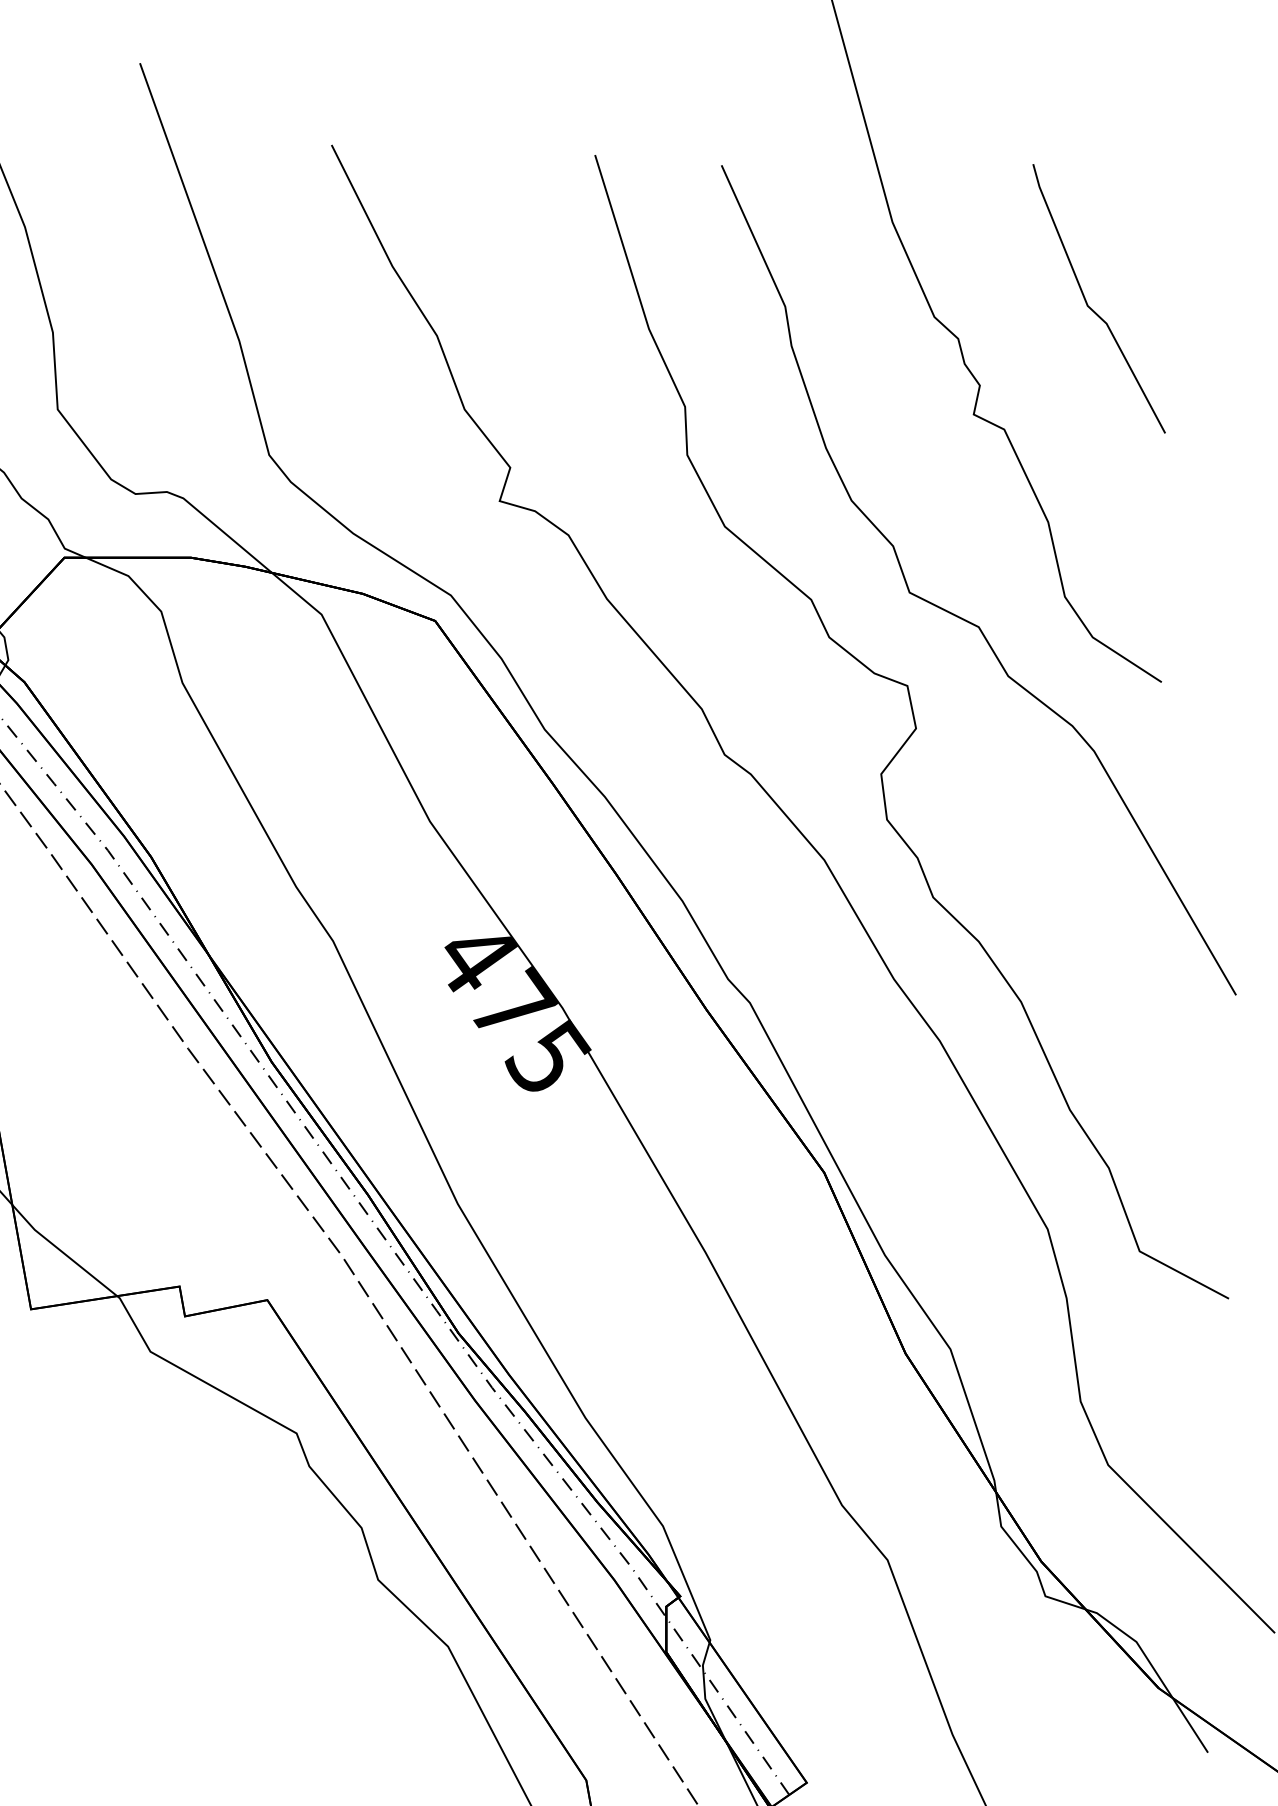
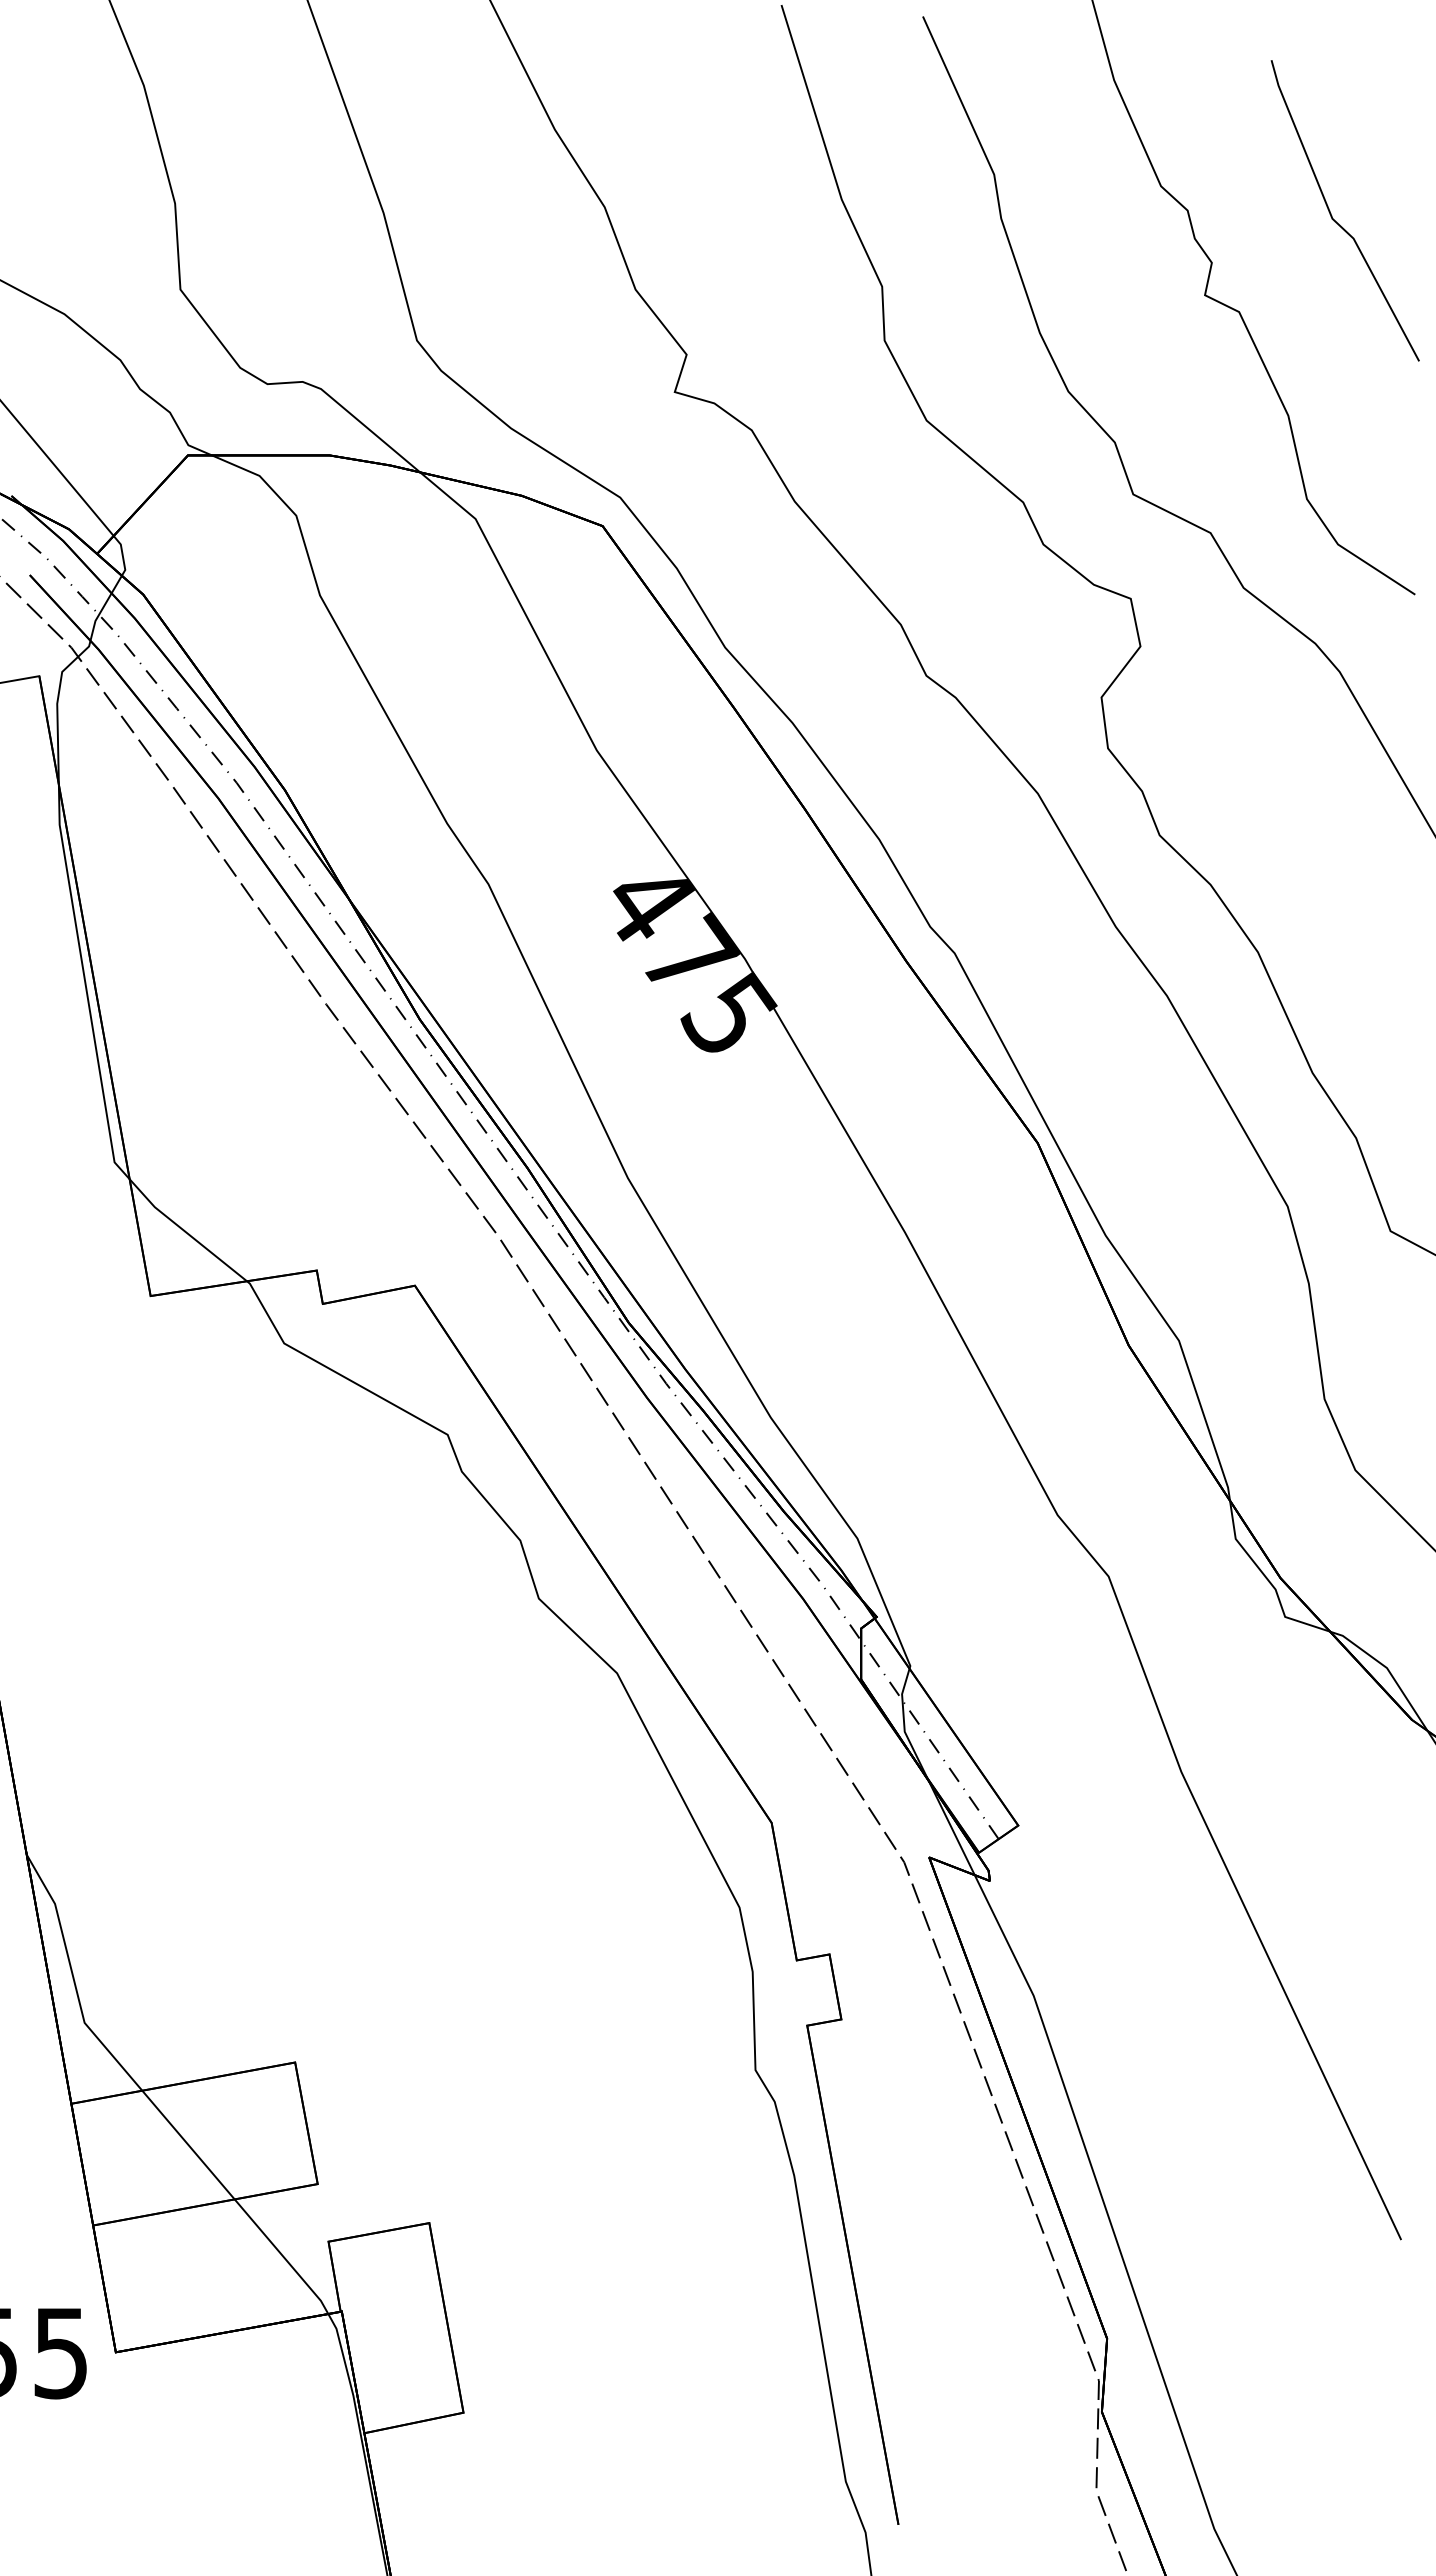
line: (1087, 302) -> (1332, 215), moved

